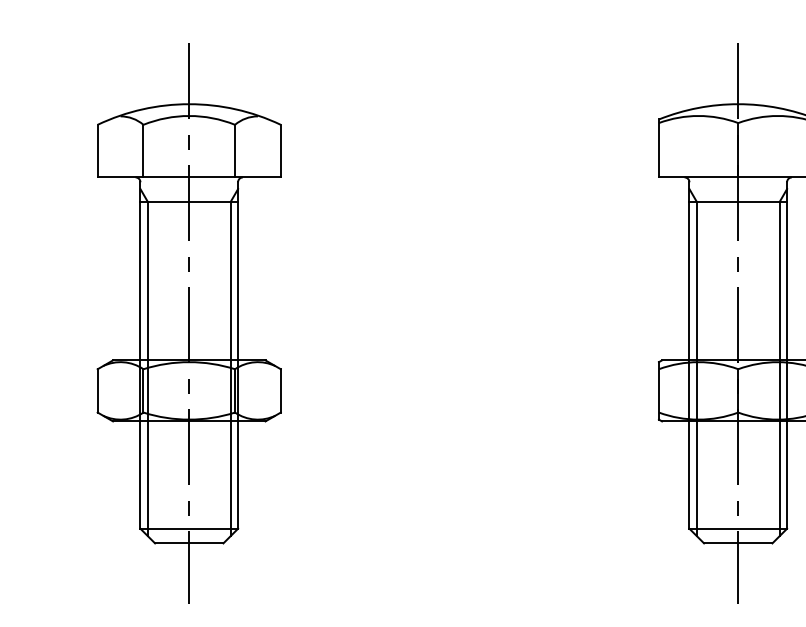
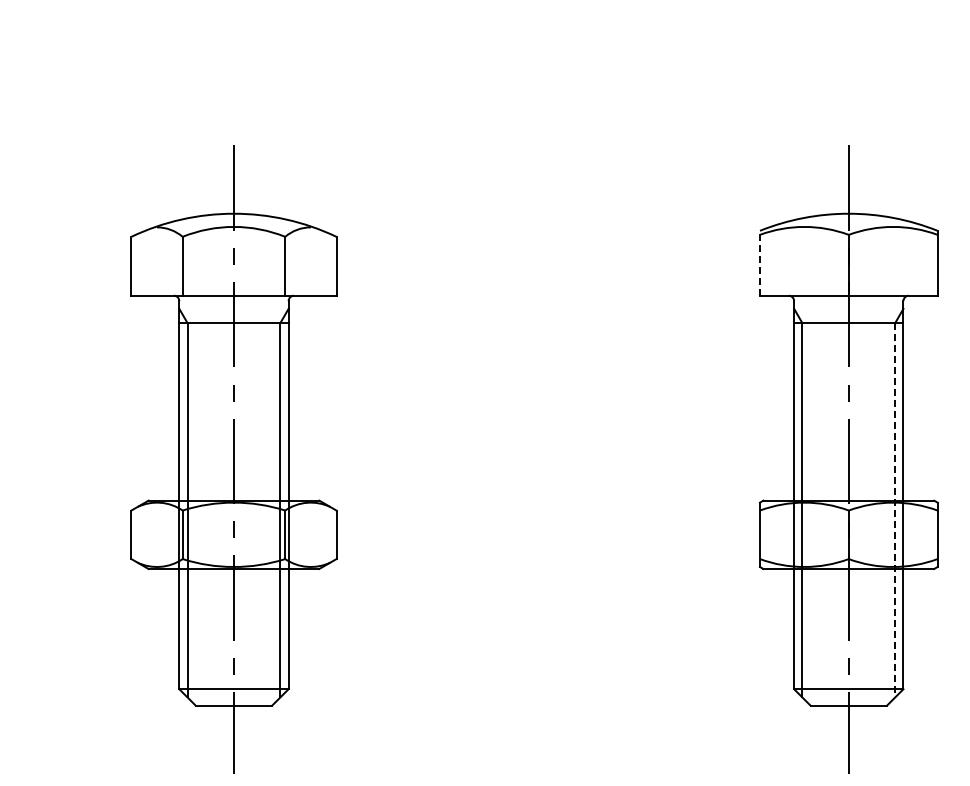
line: (658, 147) -> (759, 262), solid -> dashed
line: (779, 369) -> (895, 510), solid -> dashed

